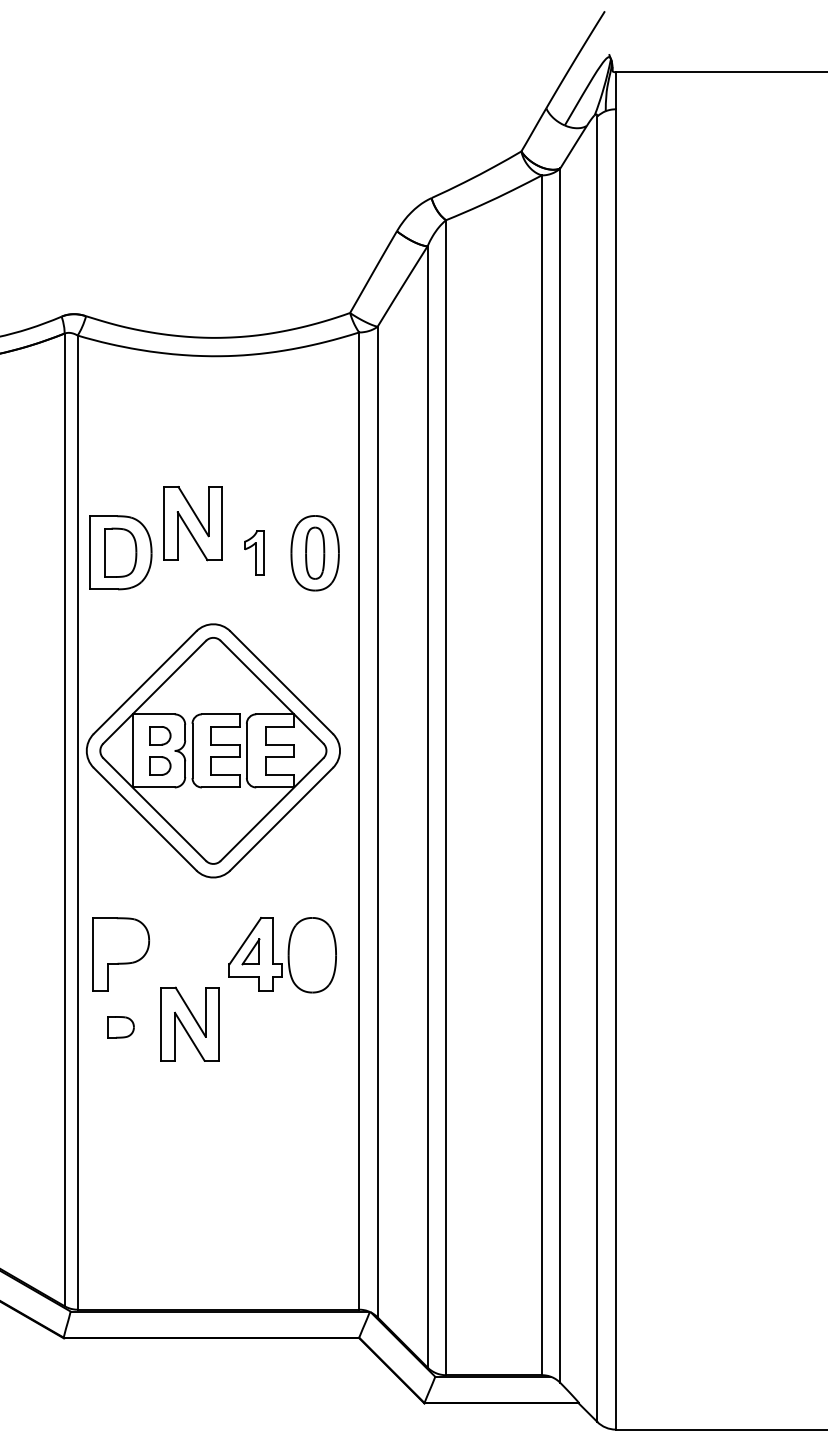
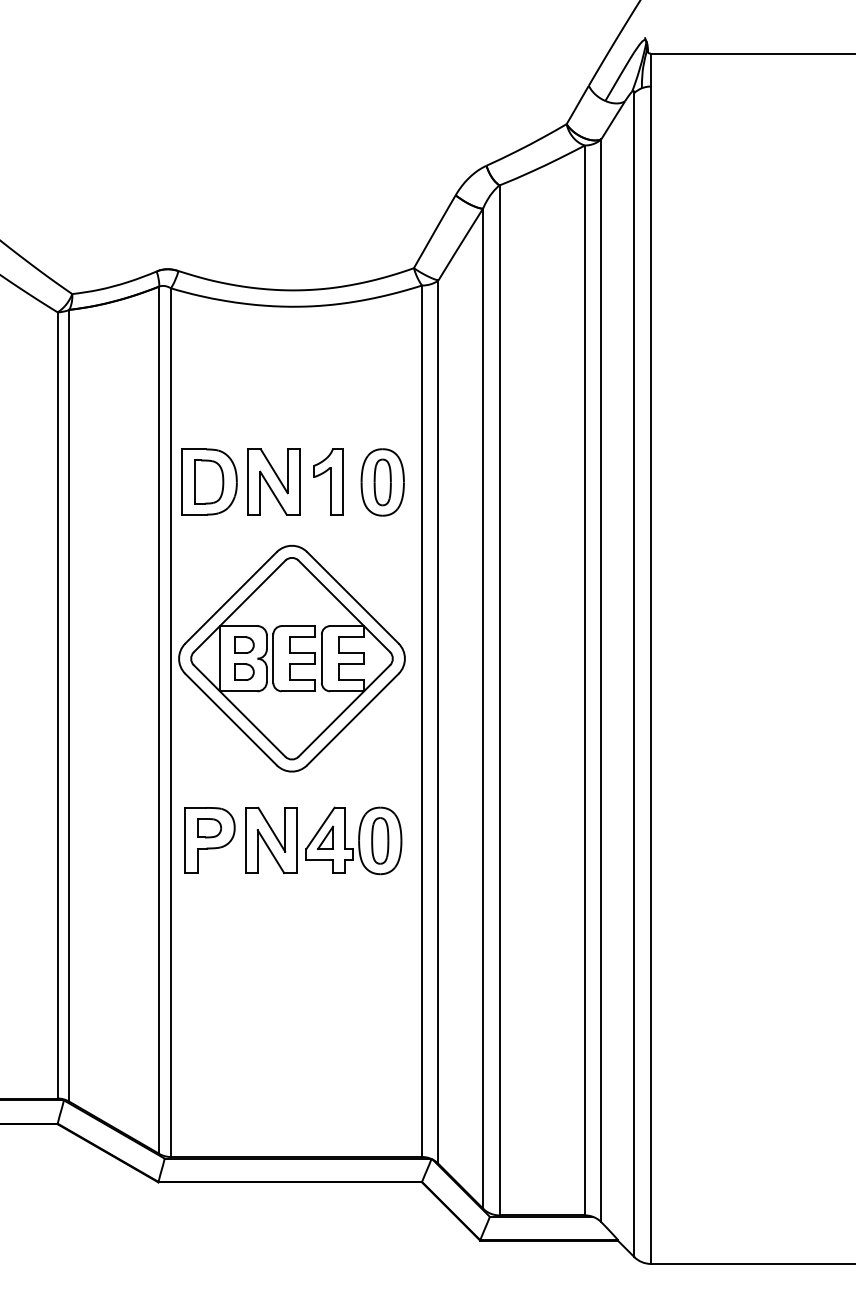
part: (192, 523) -> (273, 481), moved
part: (254, 552) -> (328, 481), size x1.67
part: (312, 954) -> (380, 840), added
part: (190, 1023) -> (271, 839), moved
part: (120, 1027) -> (209, 828), moved

